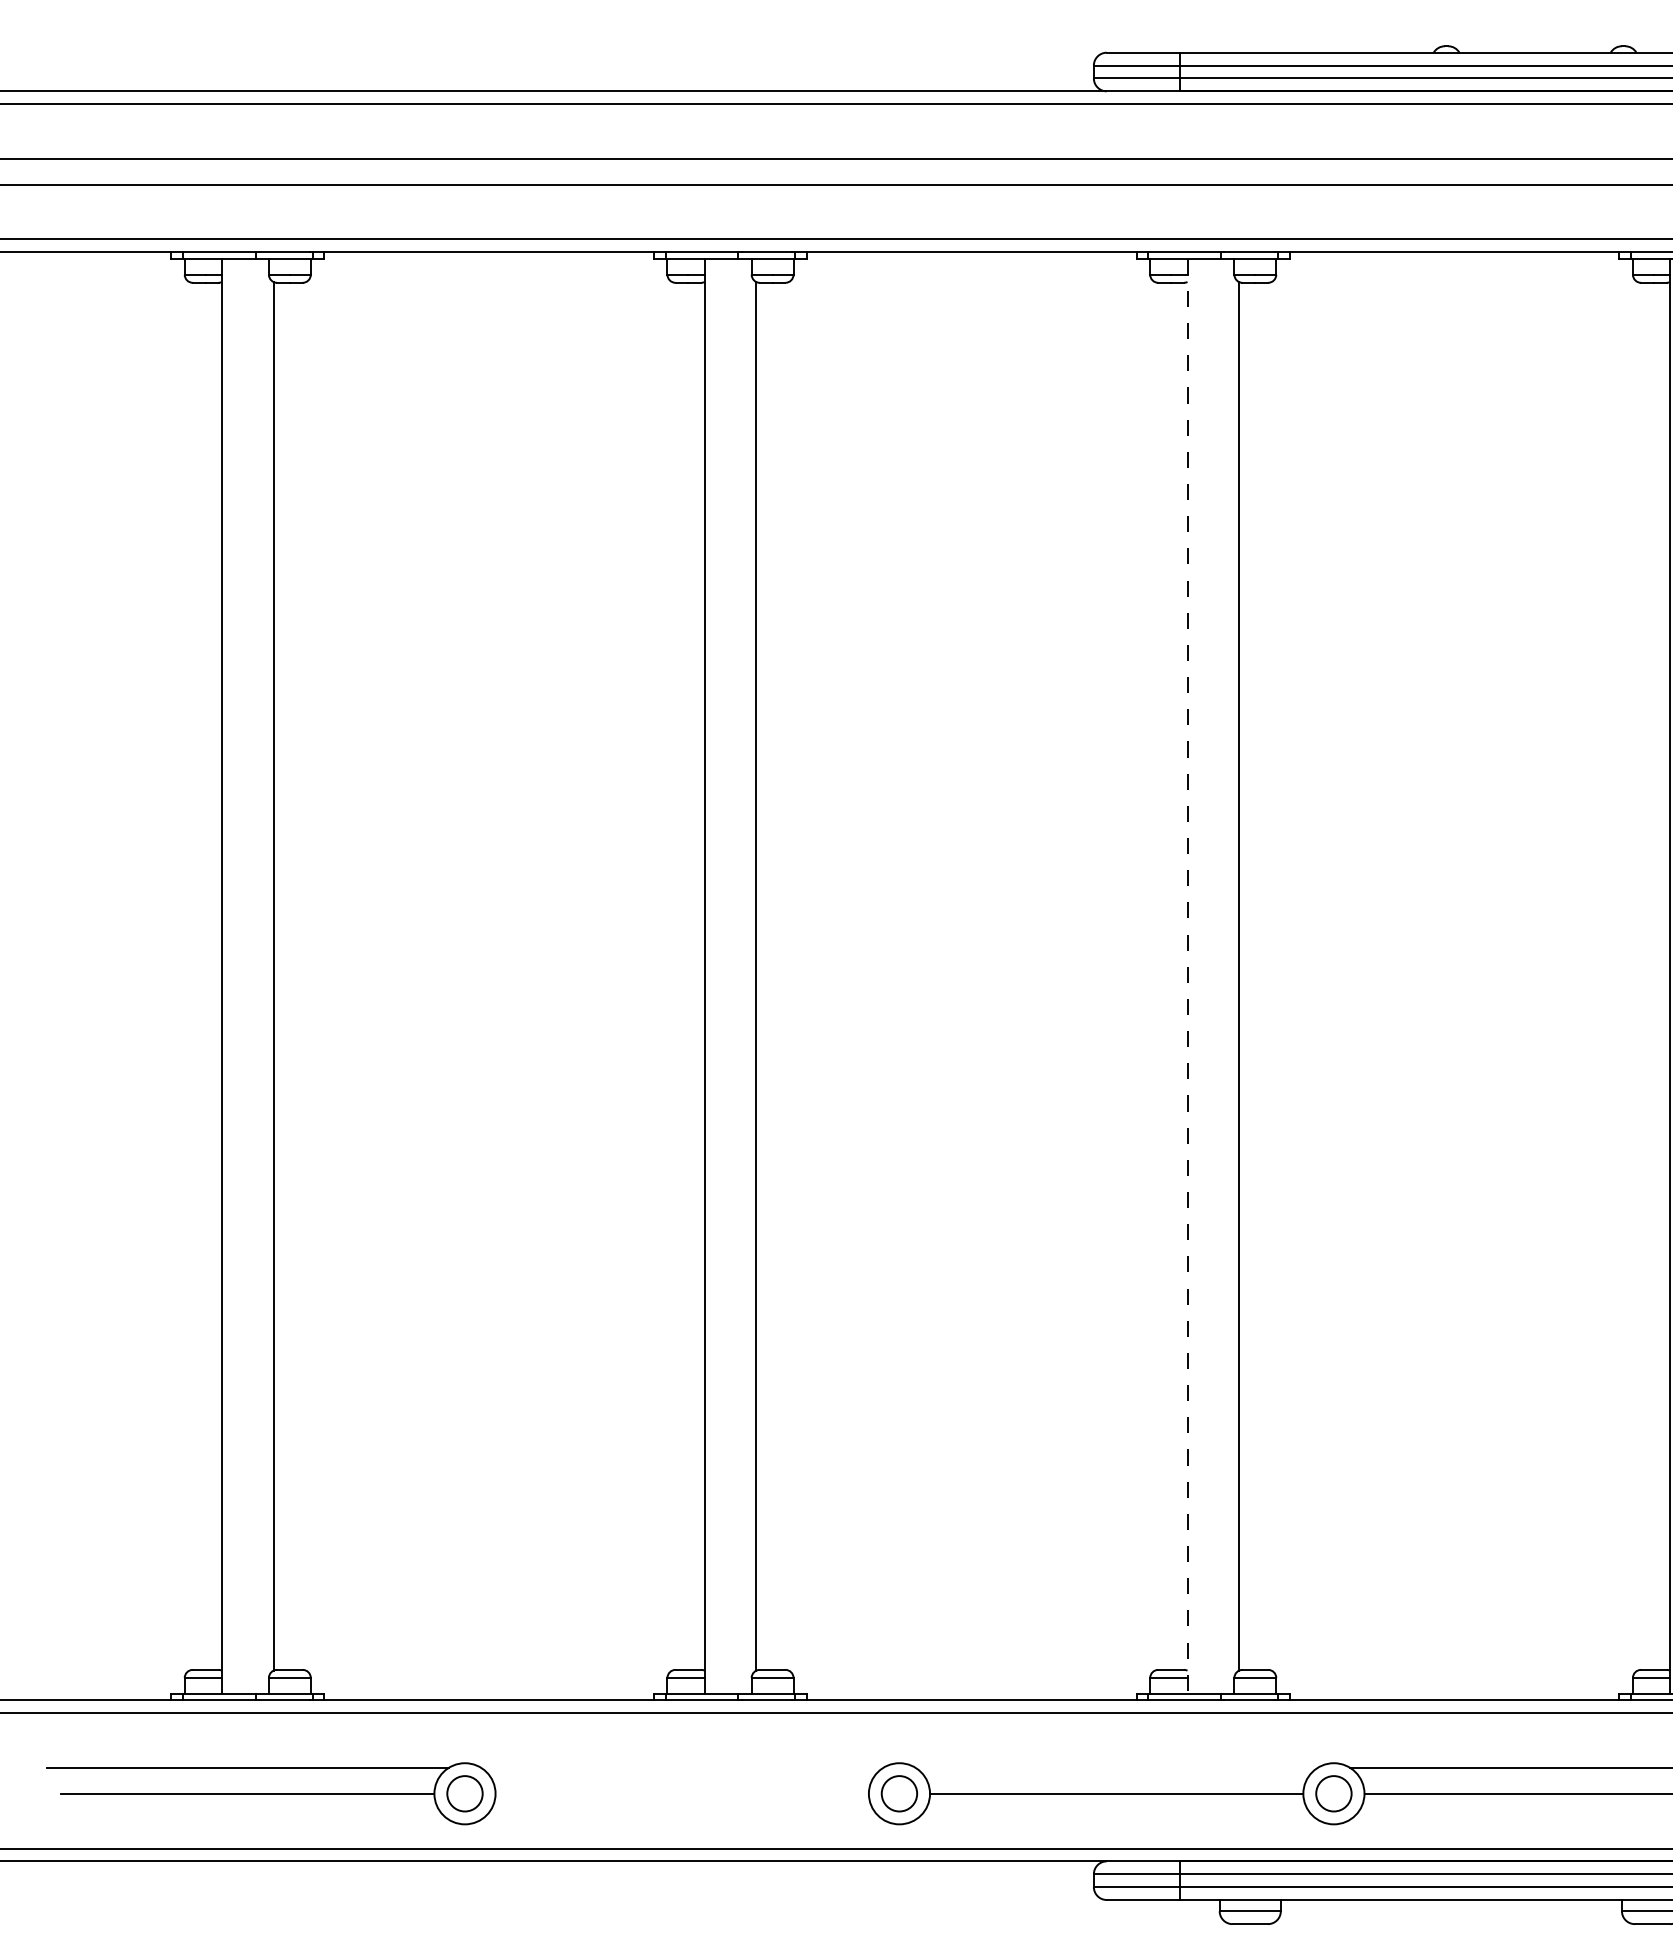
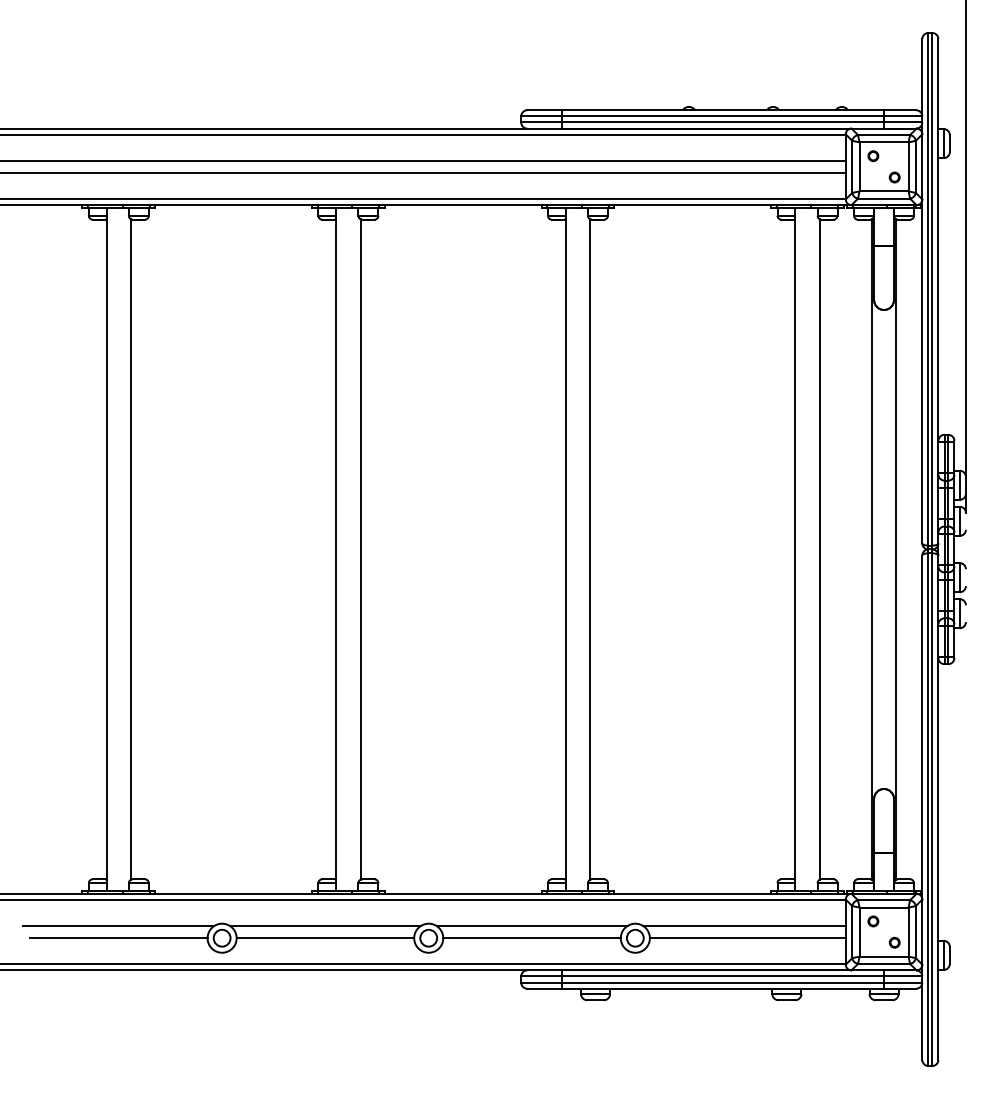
line: (1187, 976) -> (565, 549), dashed -> solid
line: (680, 1767) -> (324, 925), added
line: (1115, 1767) -> (531, 925), added
line: (682, 1794) -> (325, 938), added

